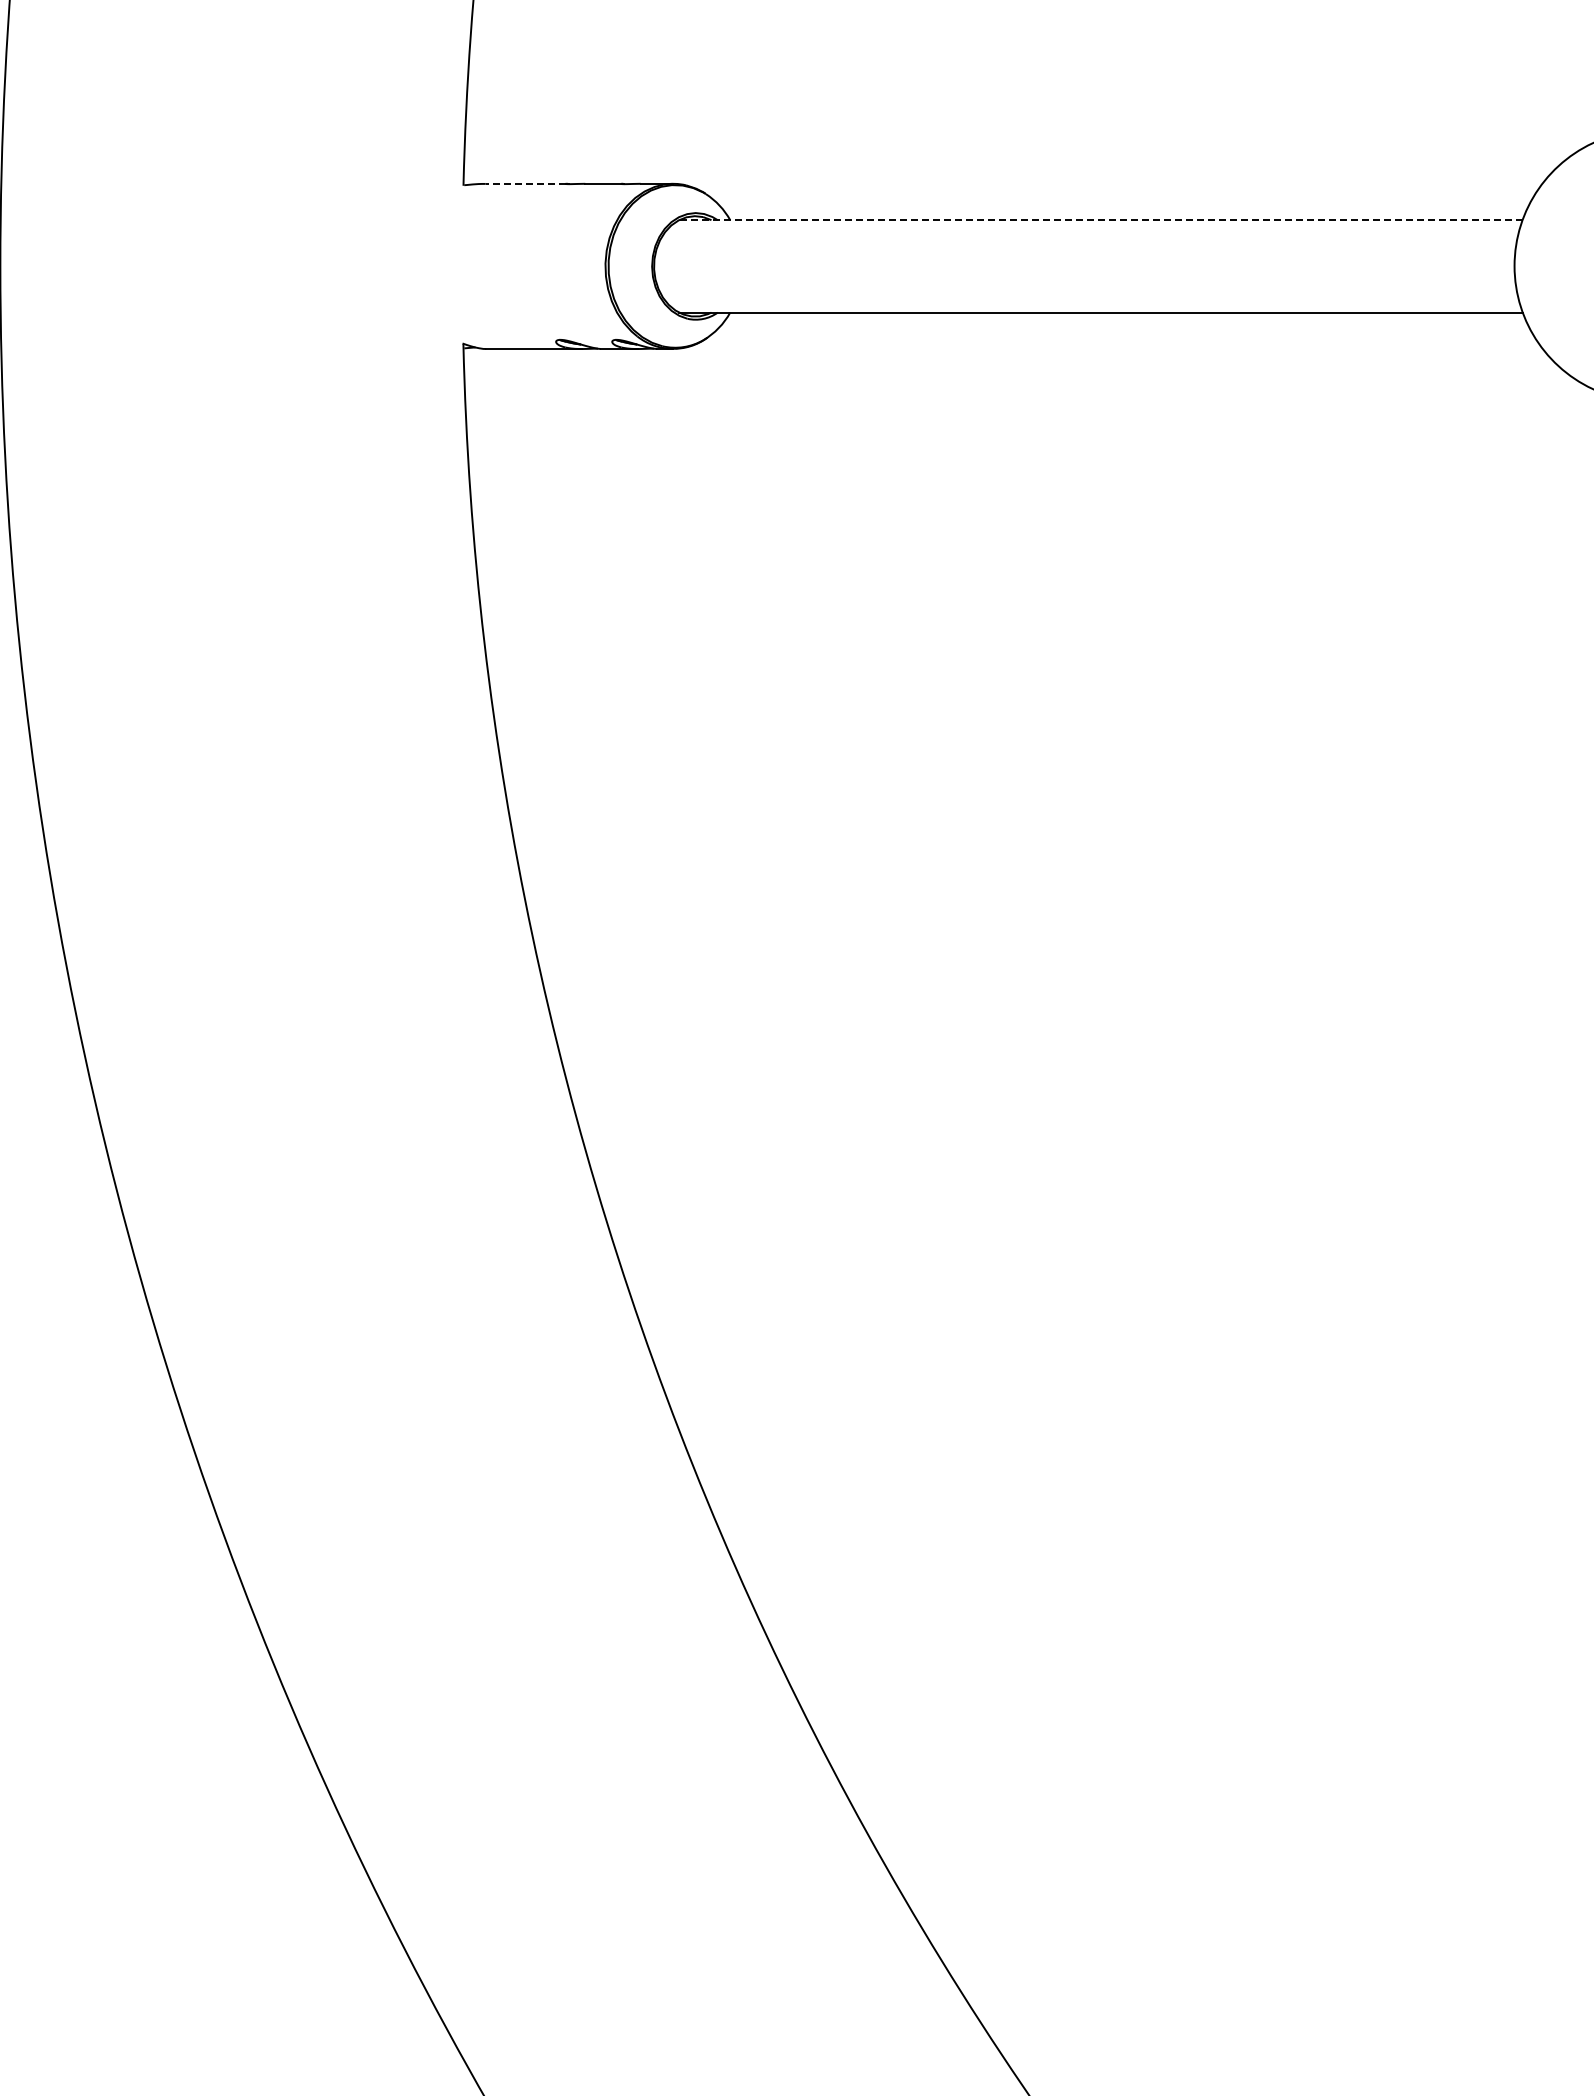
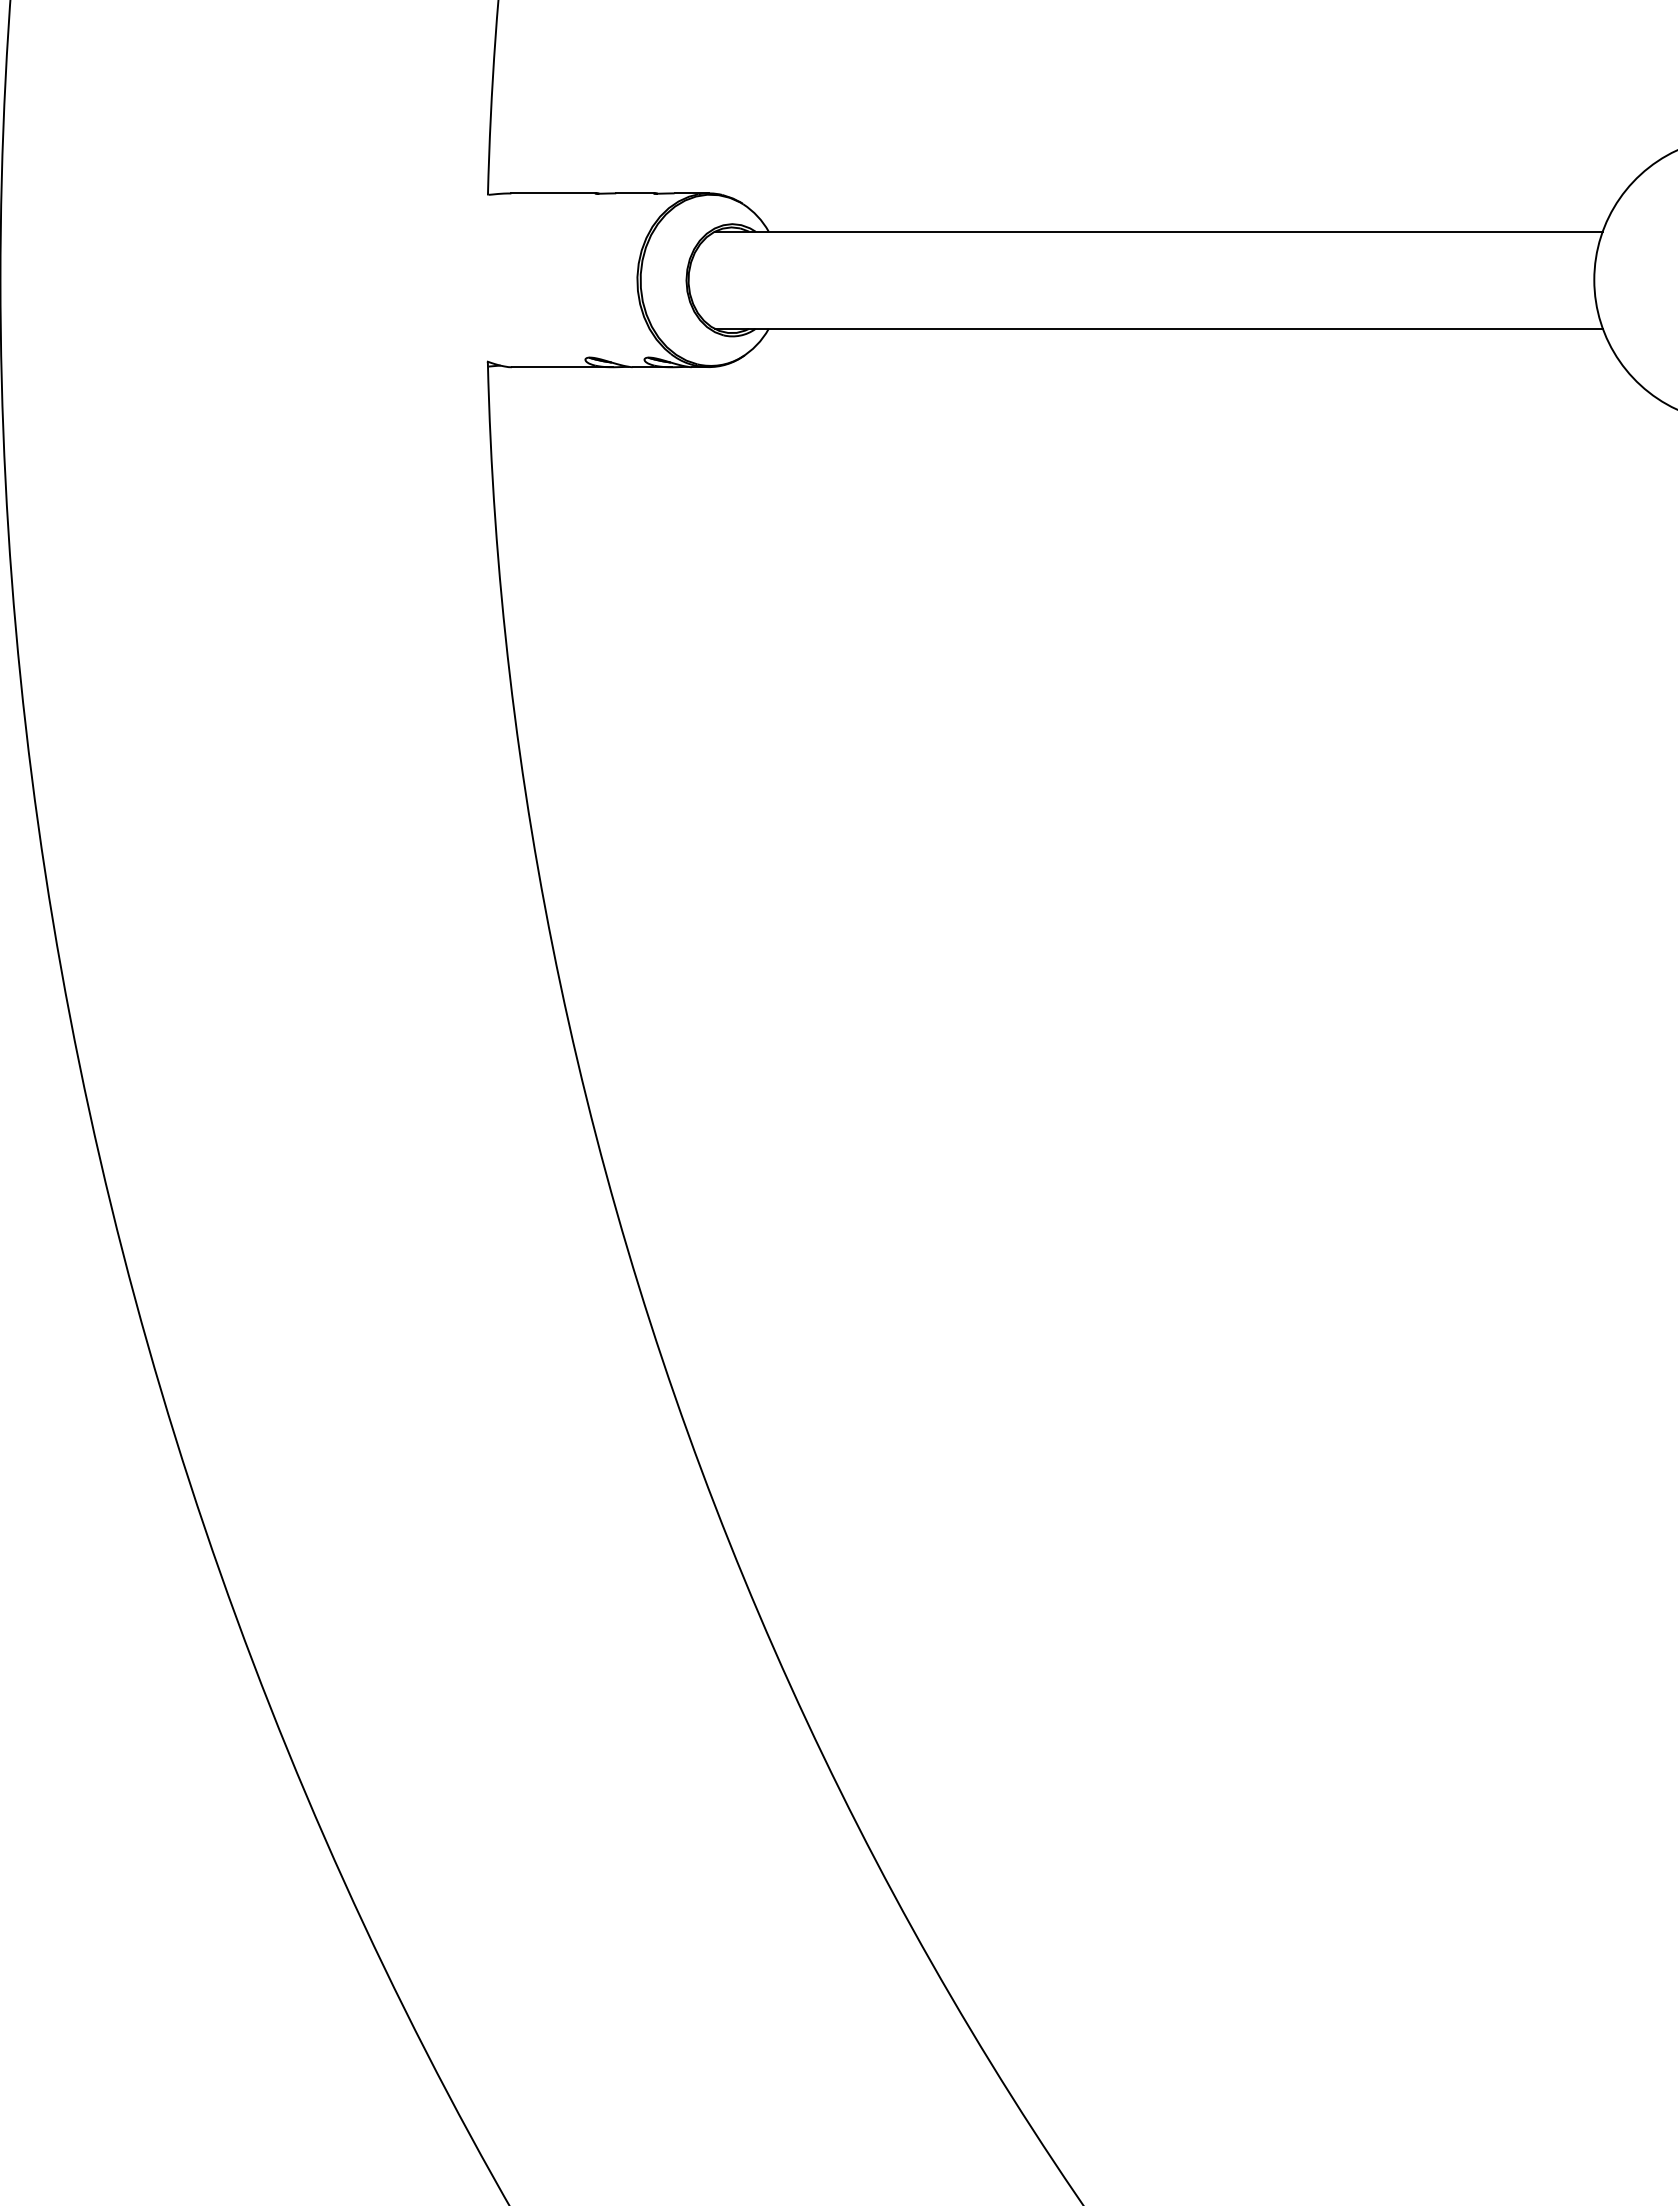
line: (525, 183) -> (553, 193), dashed -> solid
line: (1100, 220) -> (1158, 231), dashed -> solid

